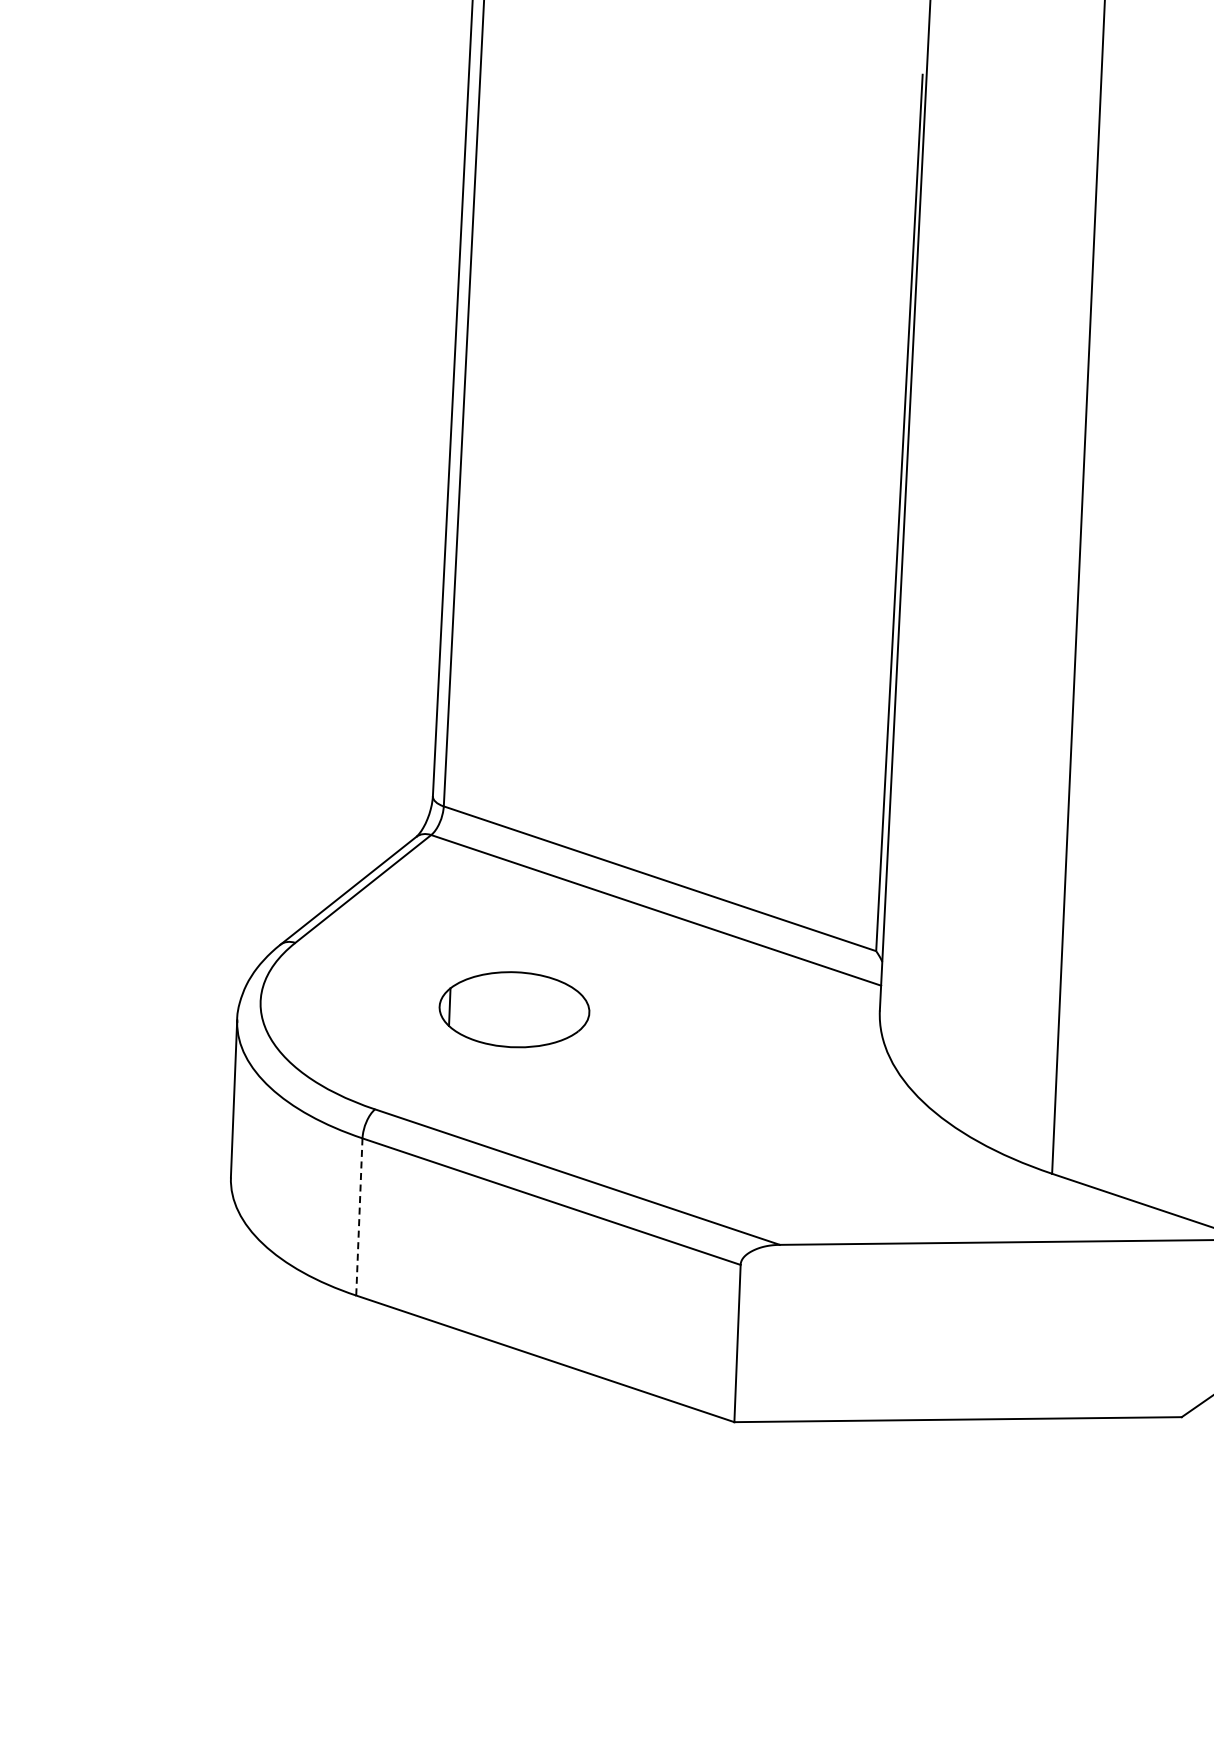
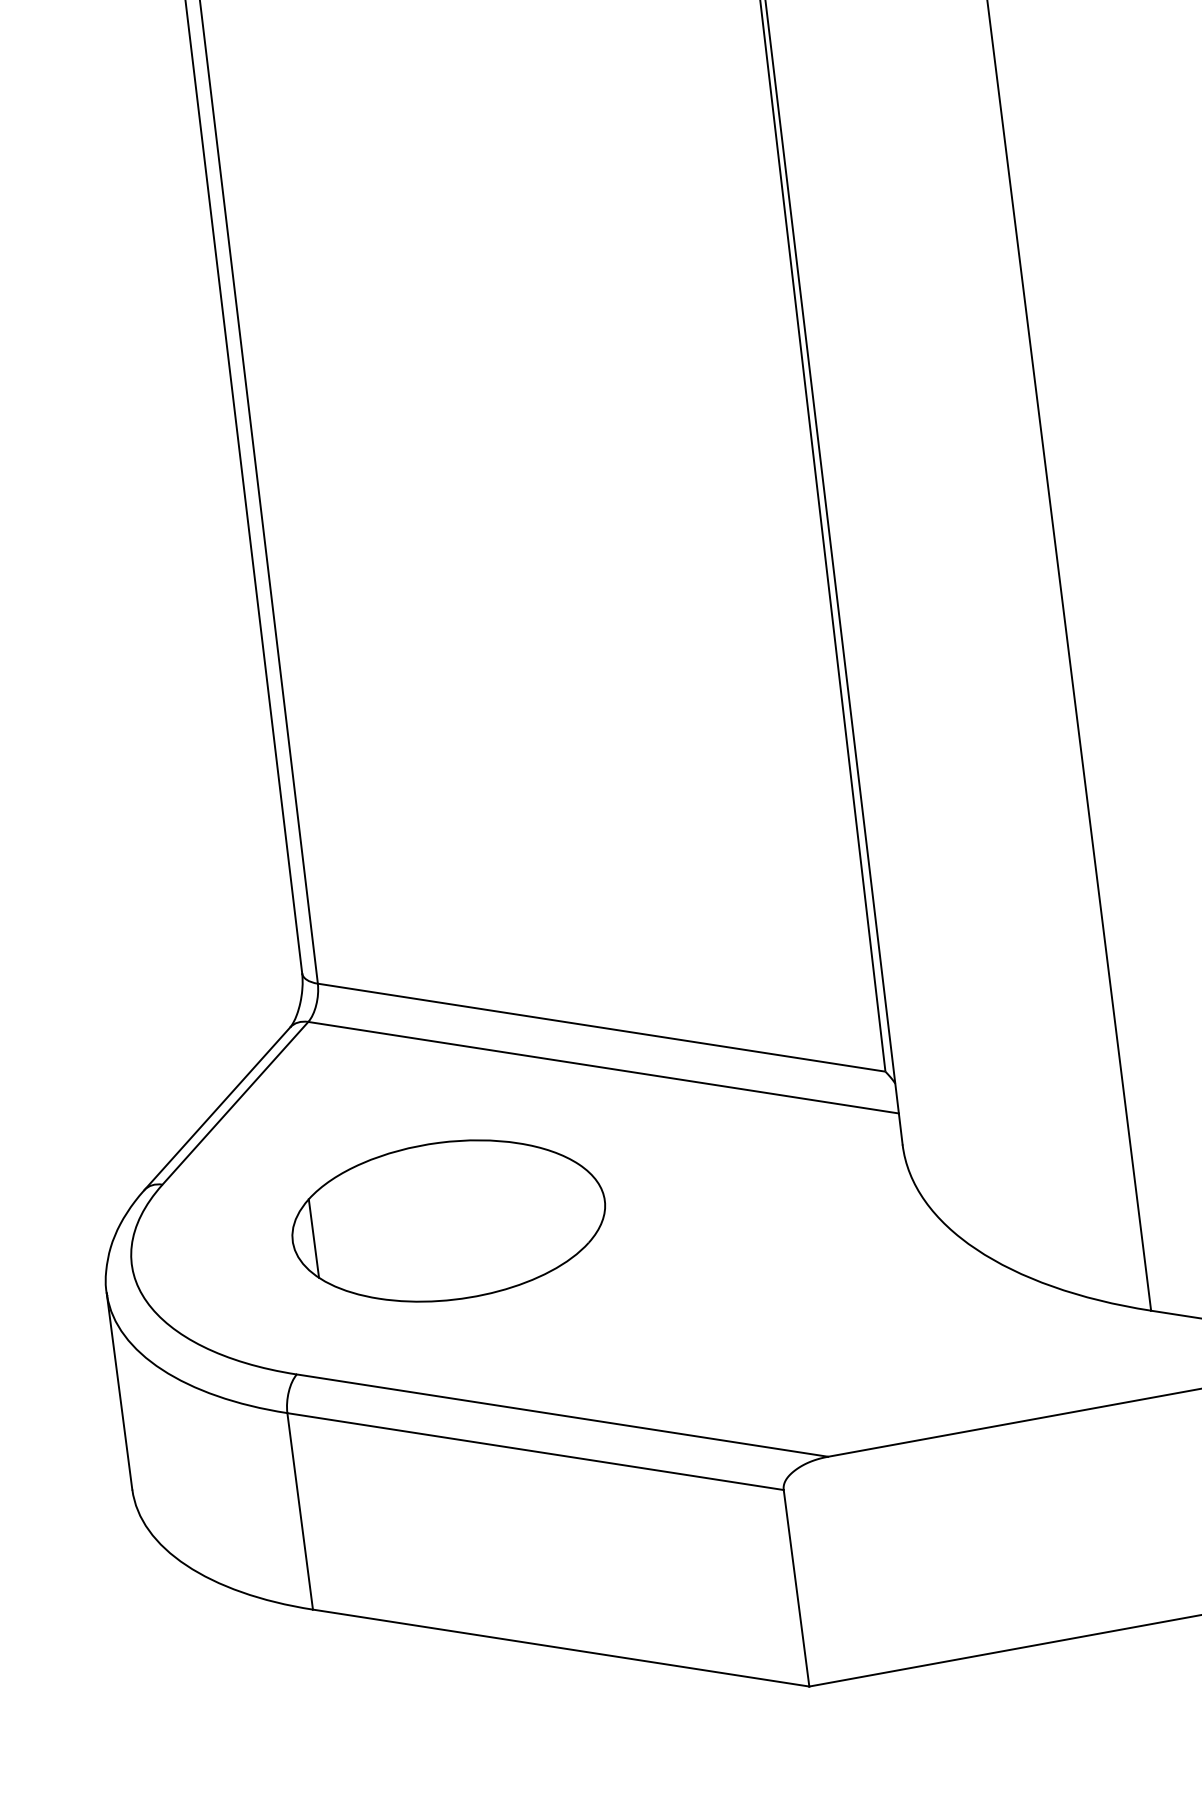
part: (514, 1009) -> (448, 1220), size x1.67
line: (359, 1216) -> (300, 1510), dashed -> solid

